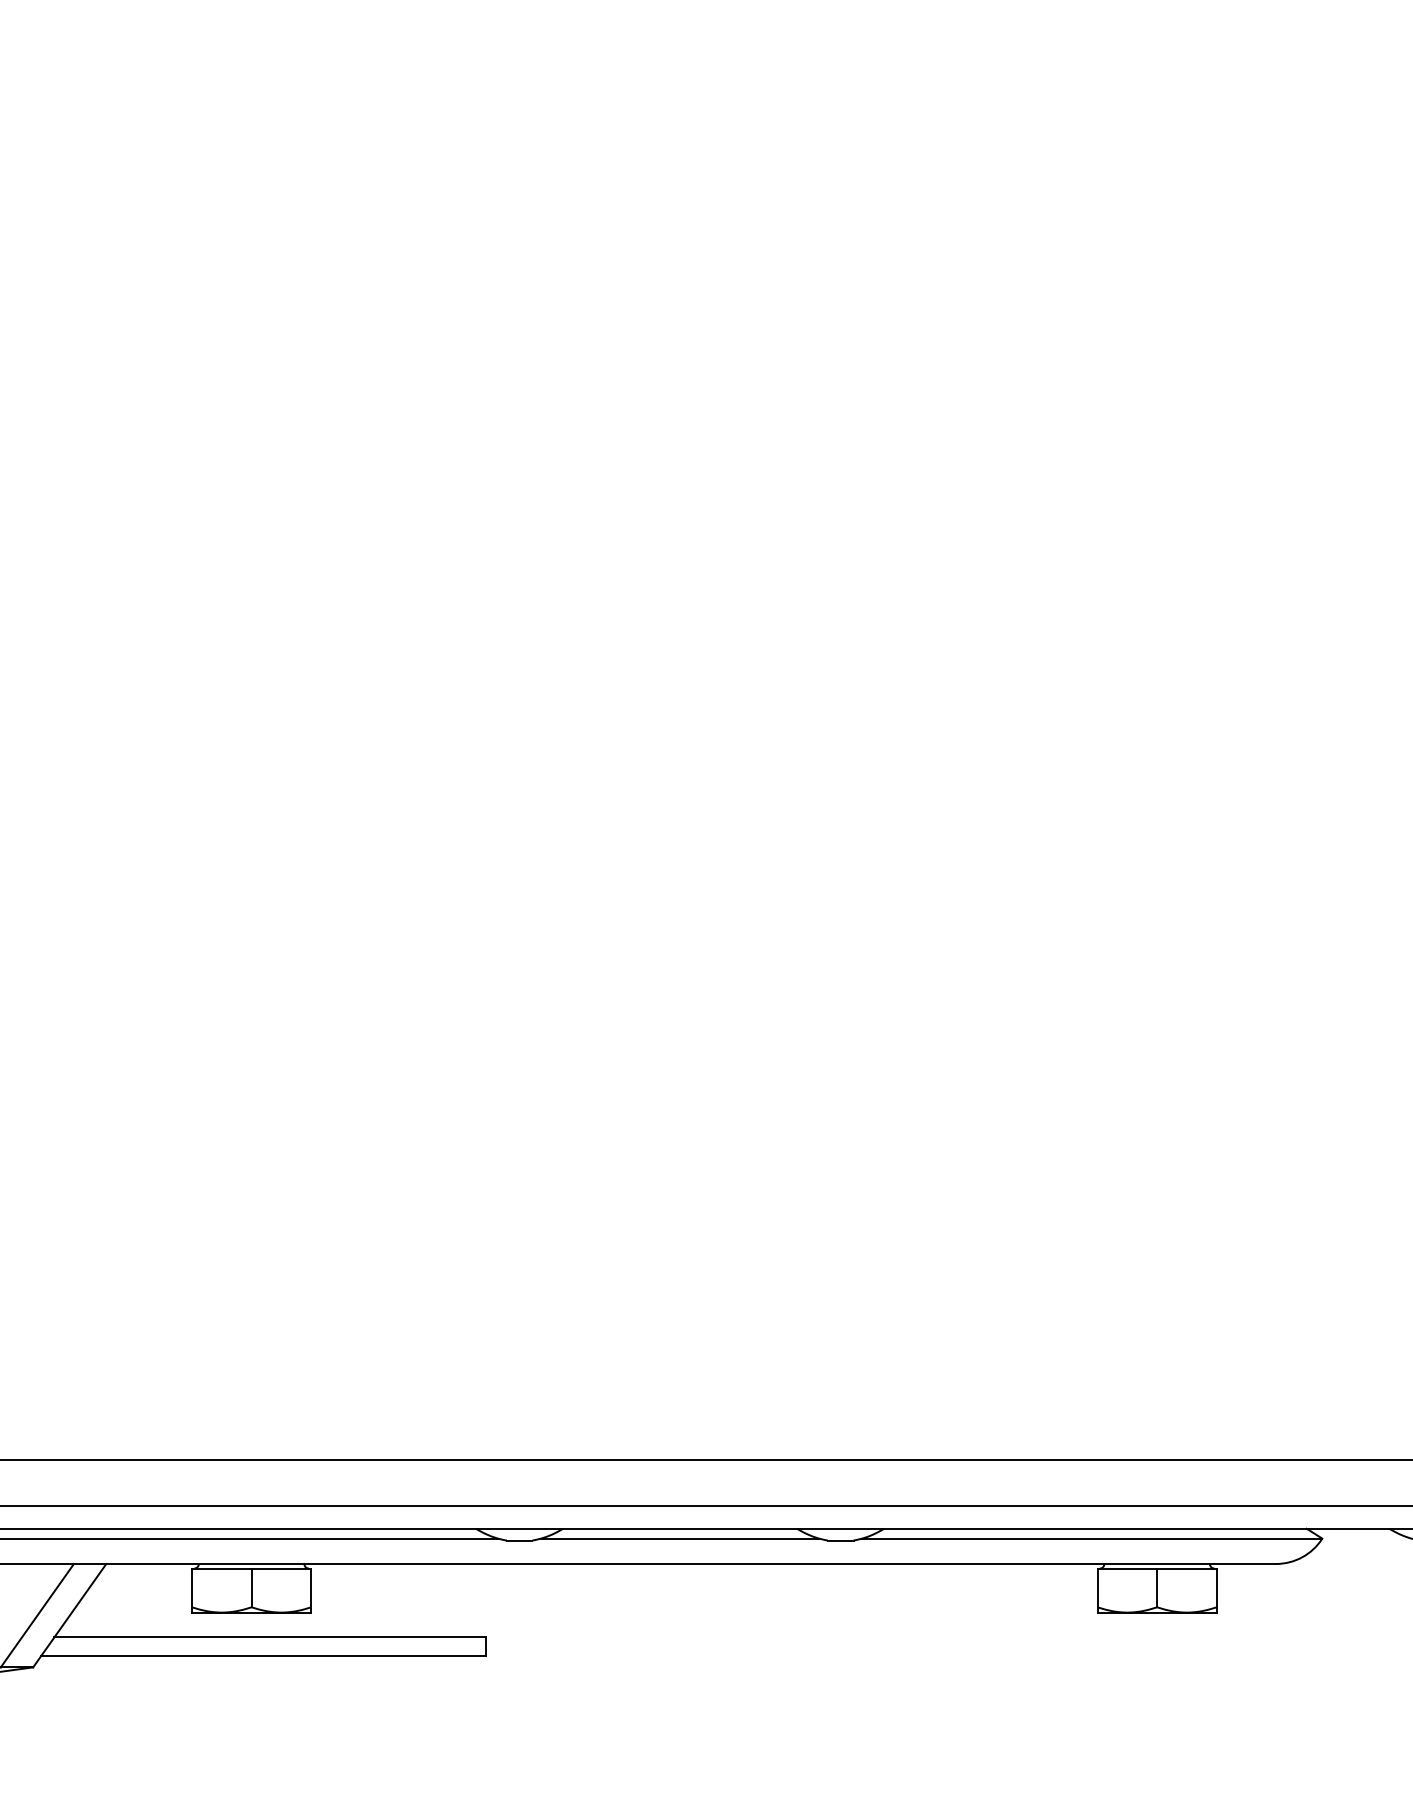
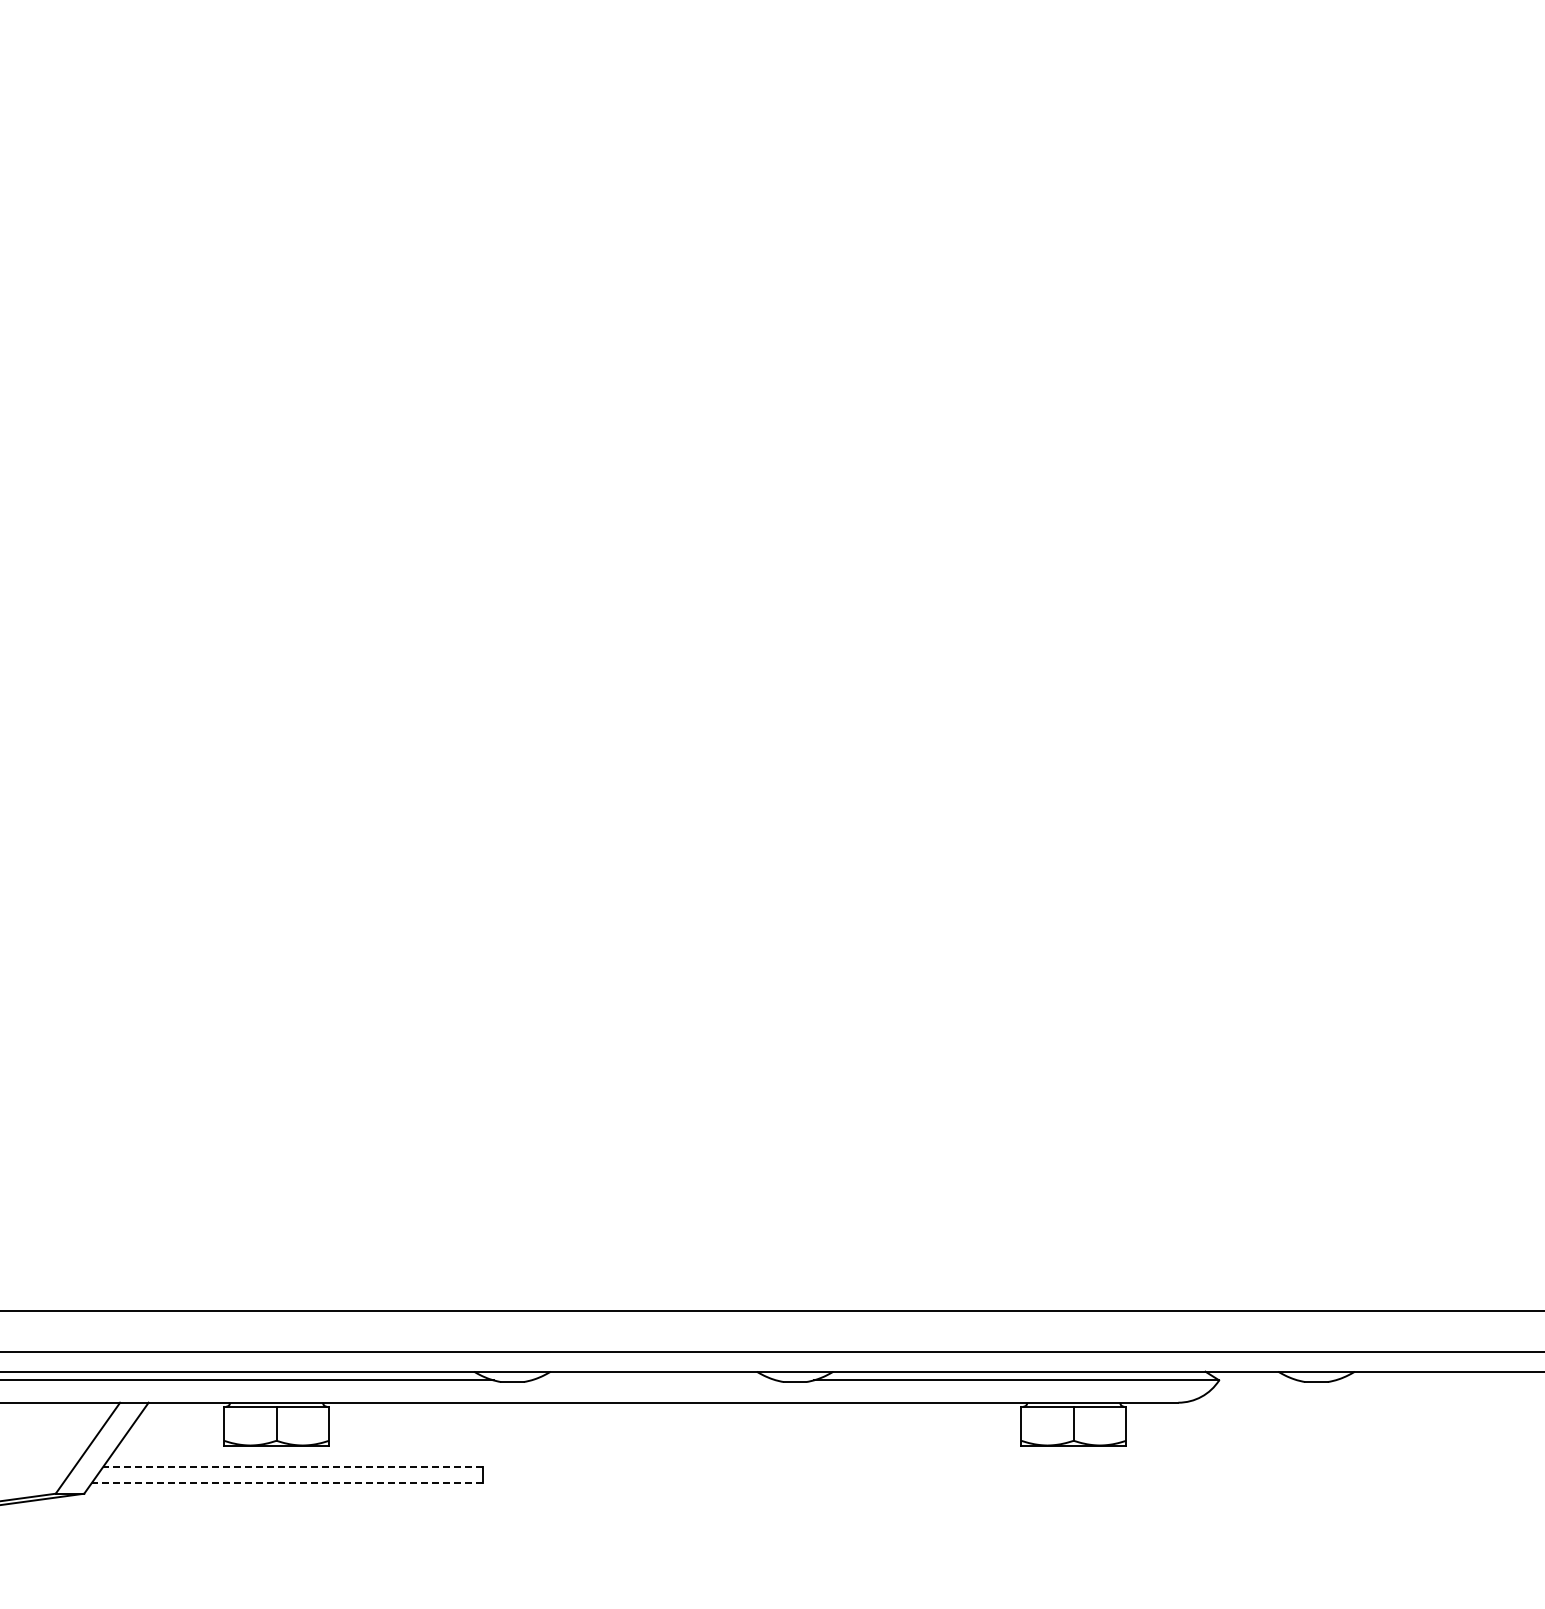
line: (679, 1538) -> (653, 1380), removed
line: (270, 1637) -> (293, 1467), solid -> dashed
line: (264, 1655) -> (287, 1483), solid -> dashed

